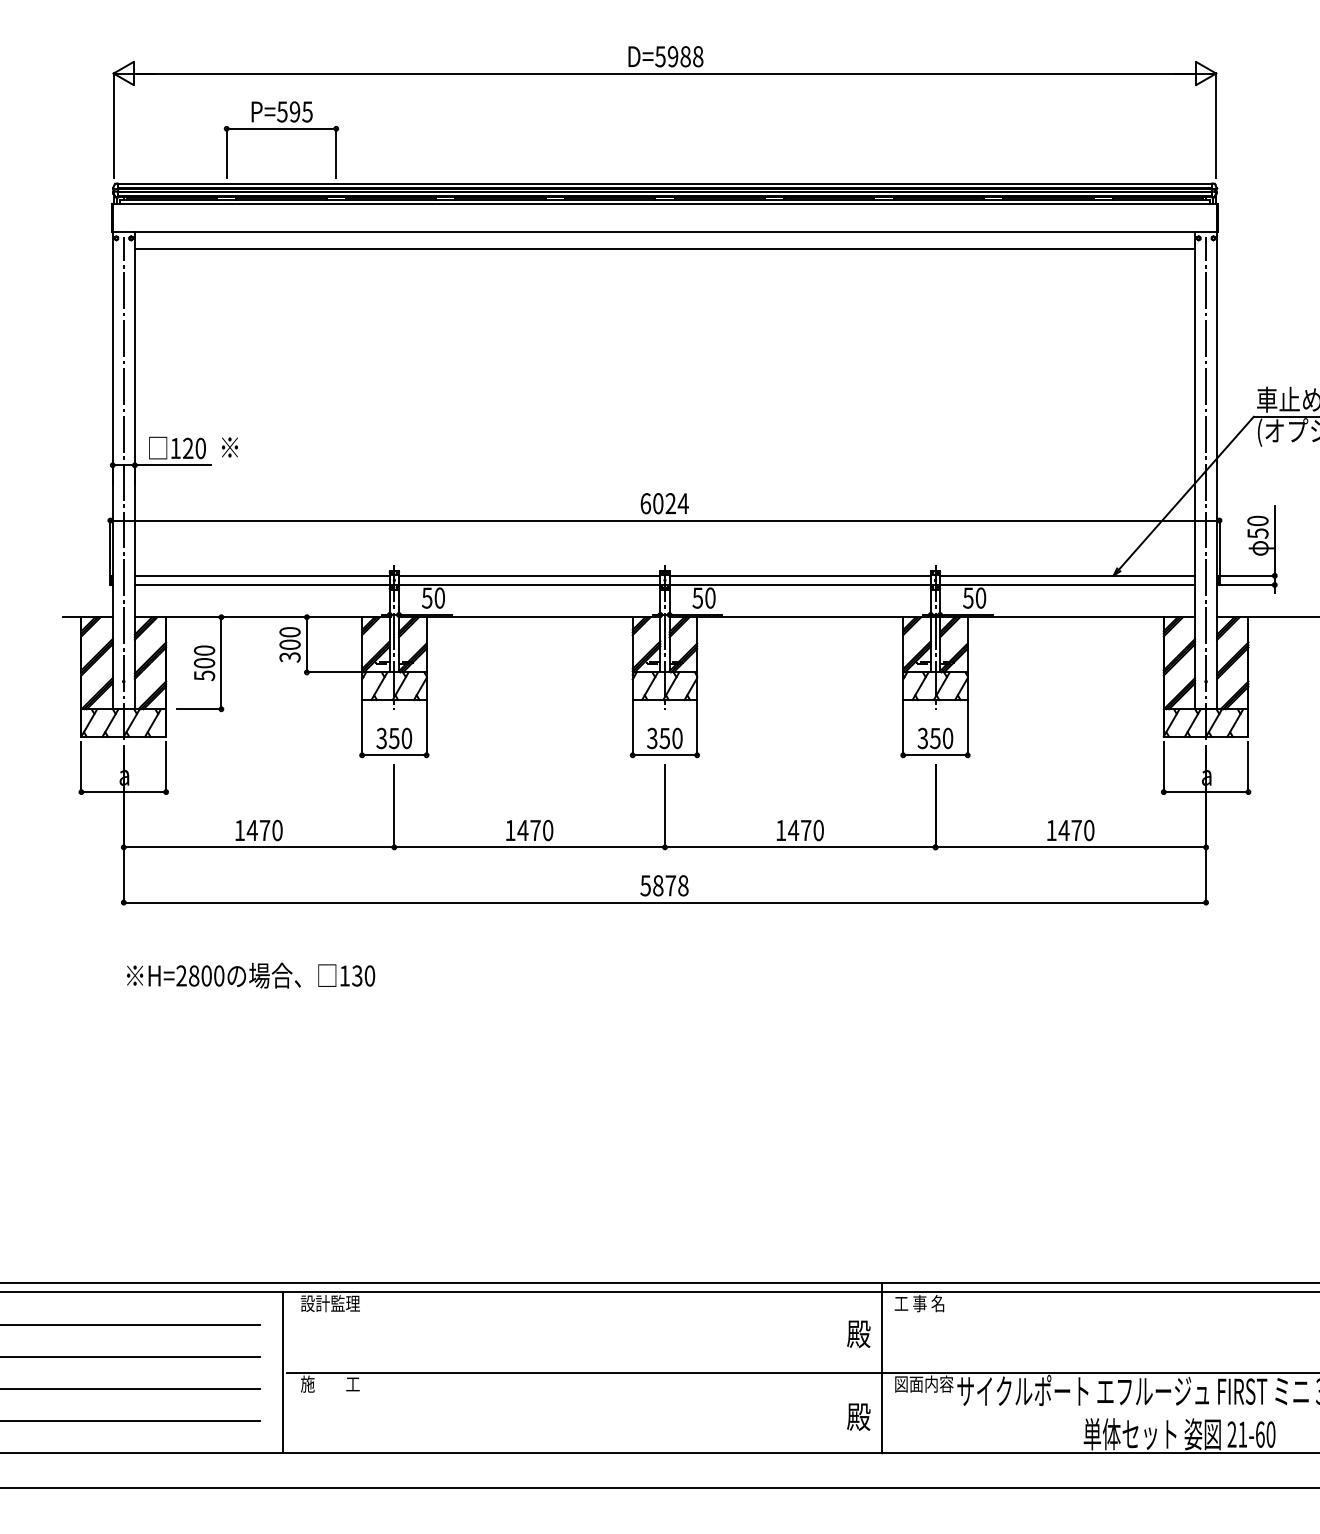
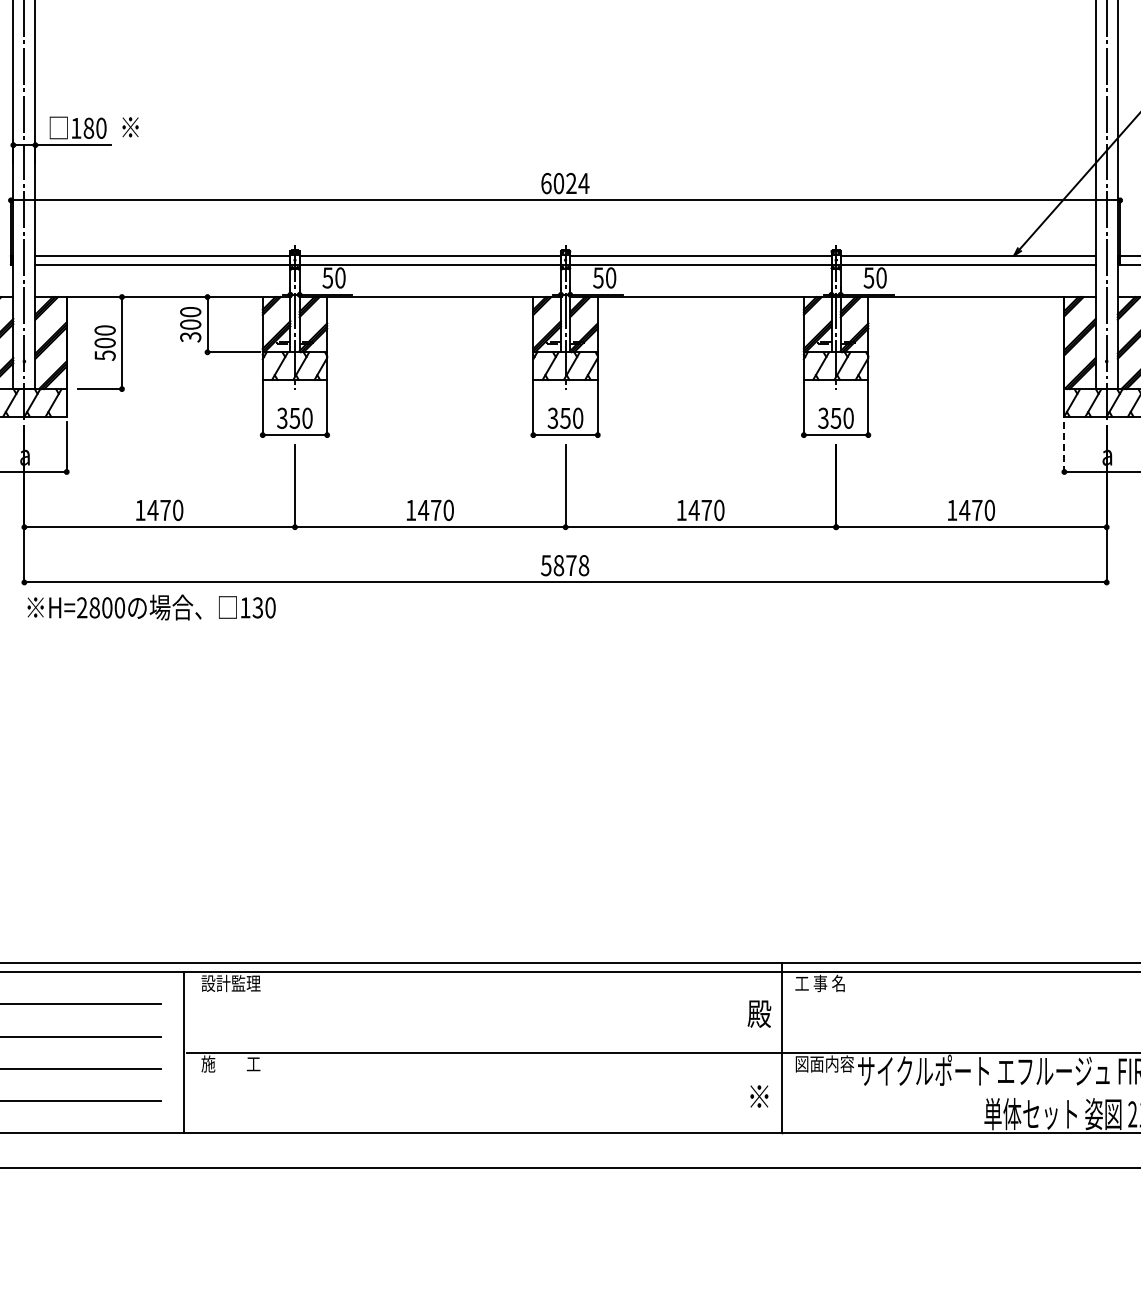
text: (188, 448) -> (89, 128), 120 -> 180
line: (1163, 767) -> (1064, 447), solid -> dashed
text: (251, 975) -> (152, 607), moved
text: (858, 1416) -> (759, 1096), 殿 -> ※

